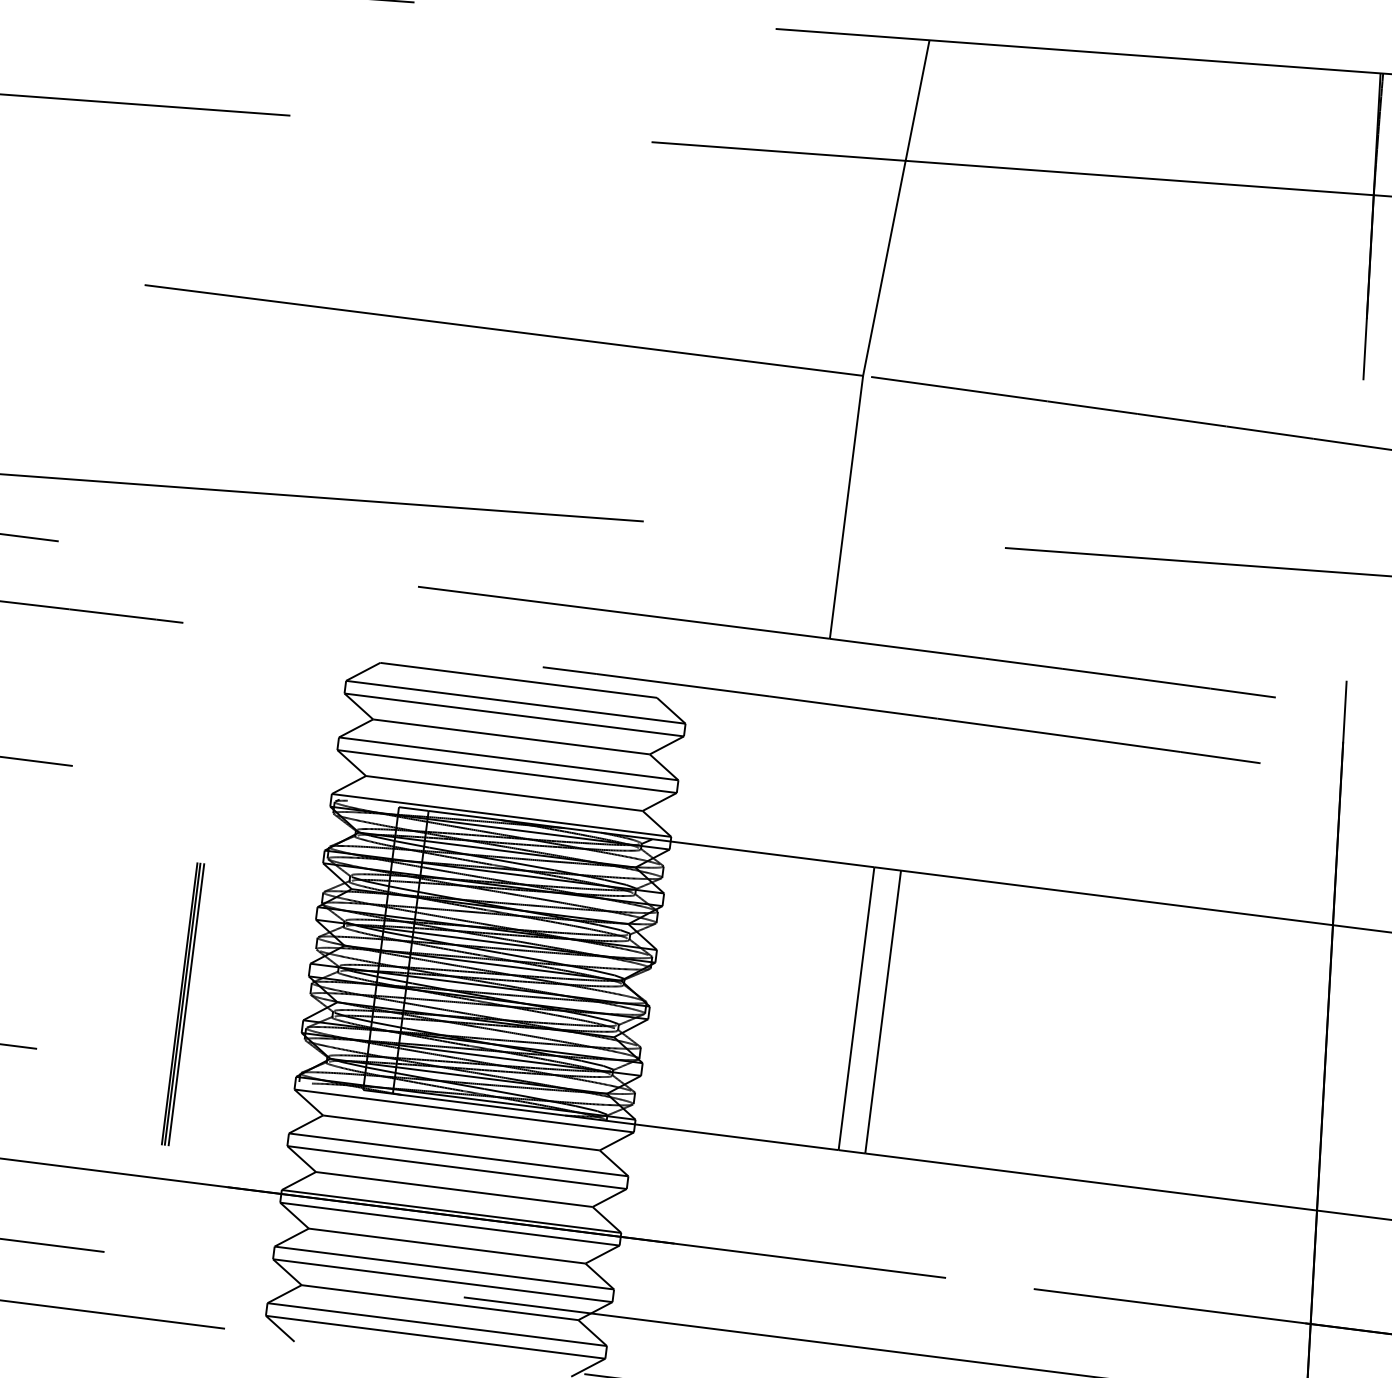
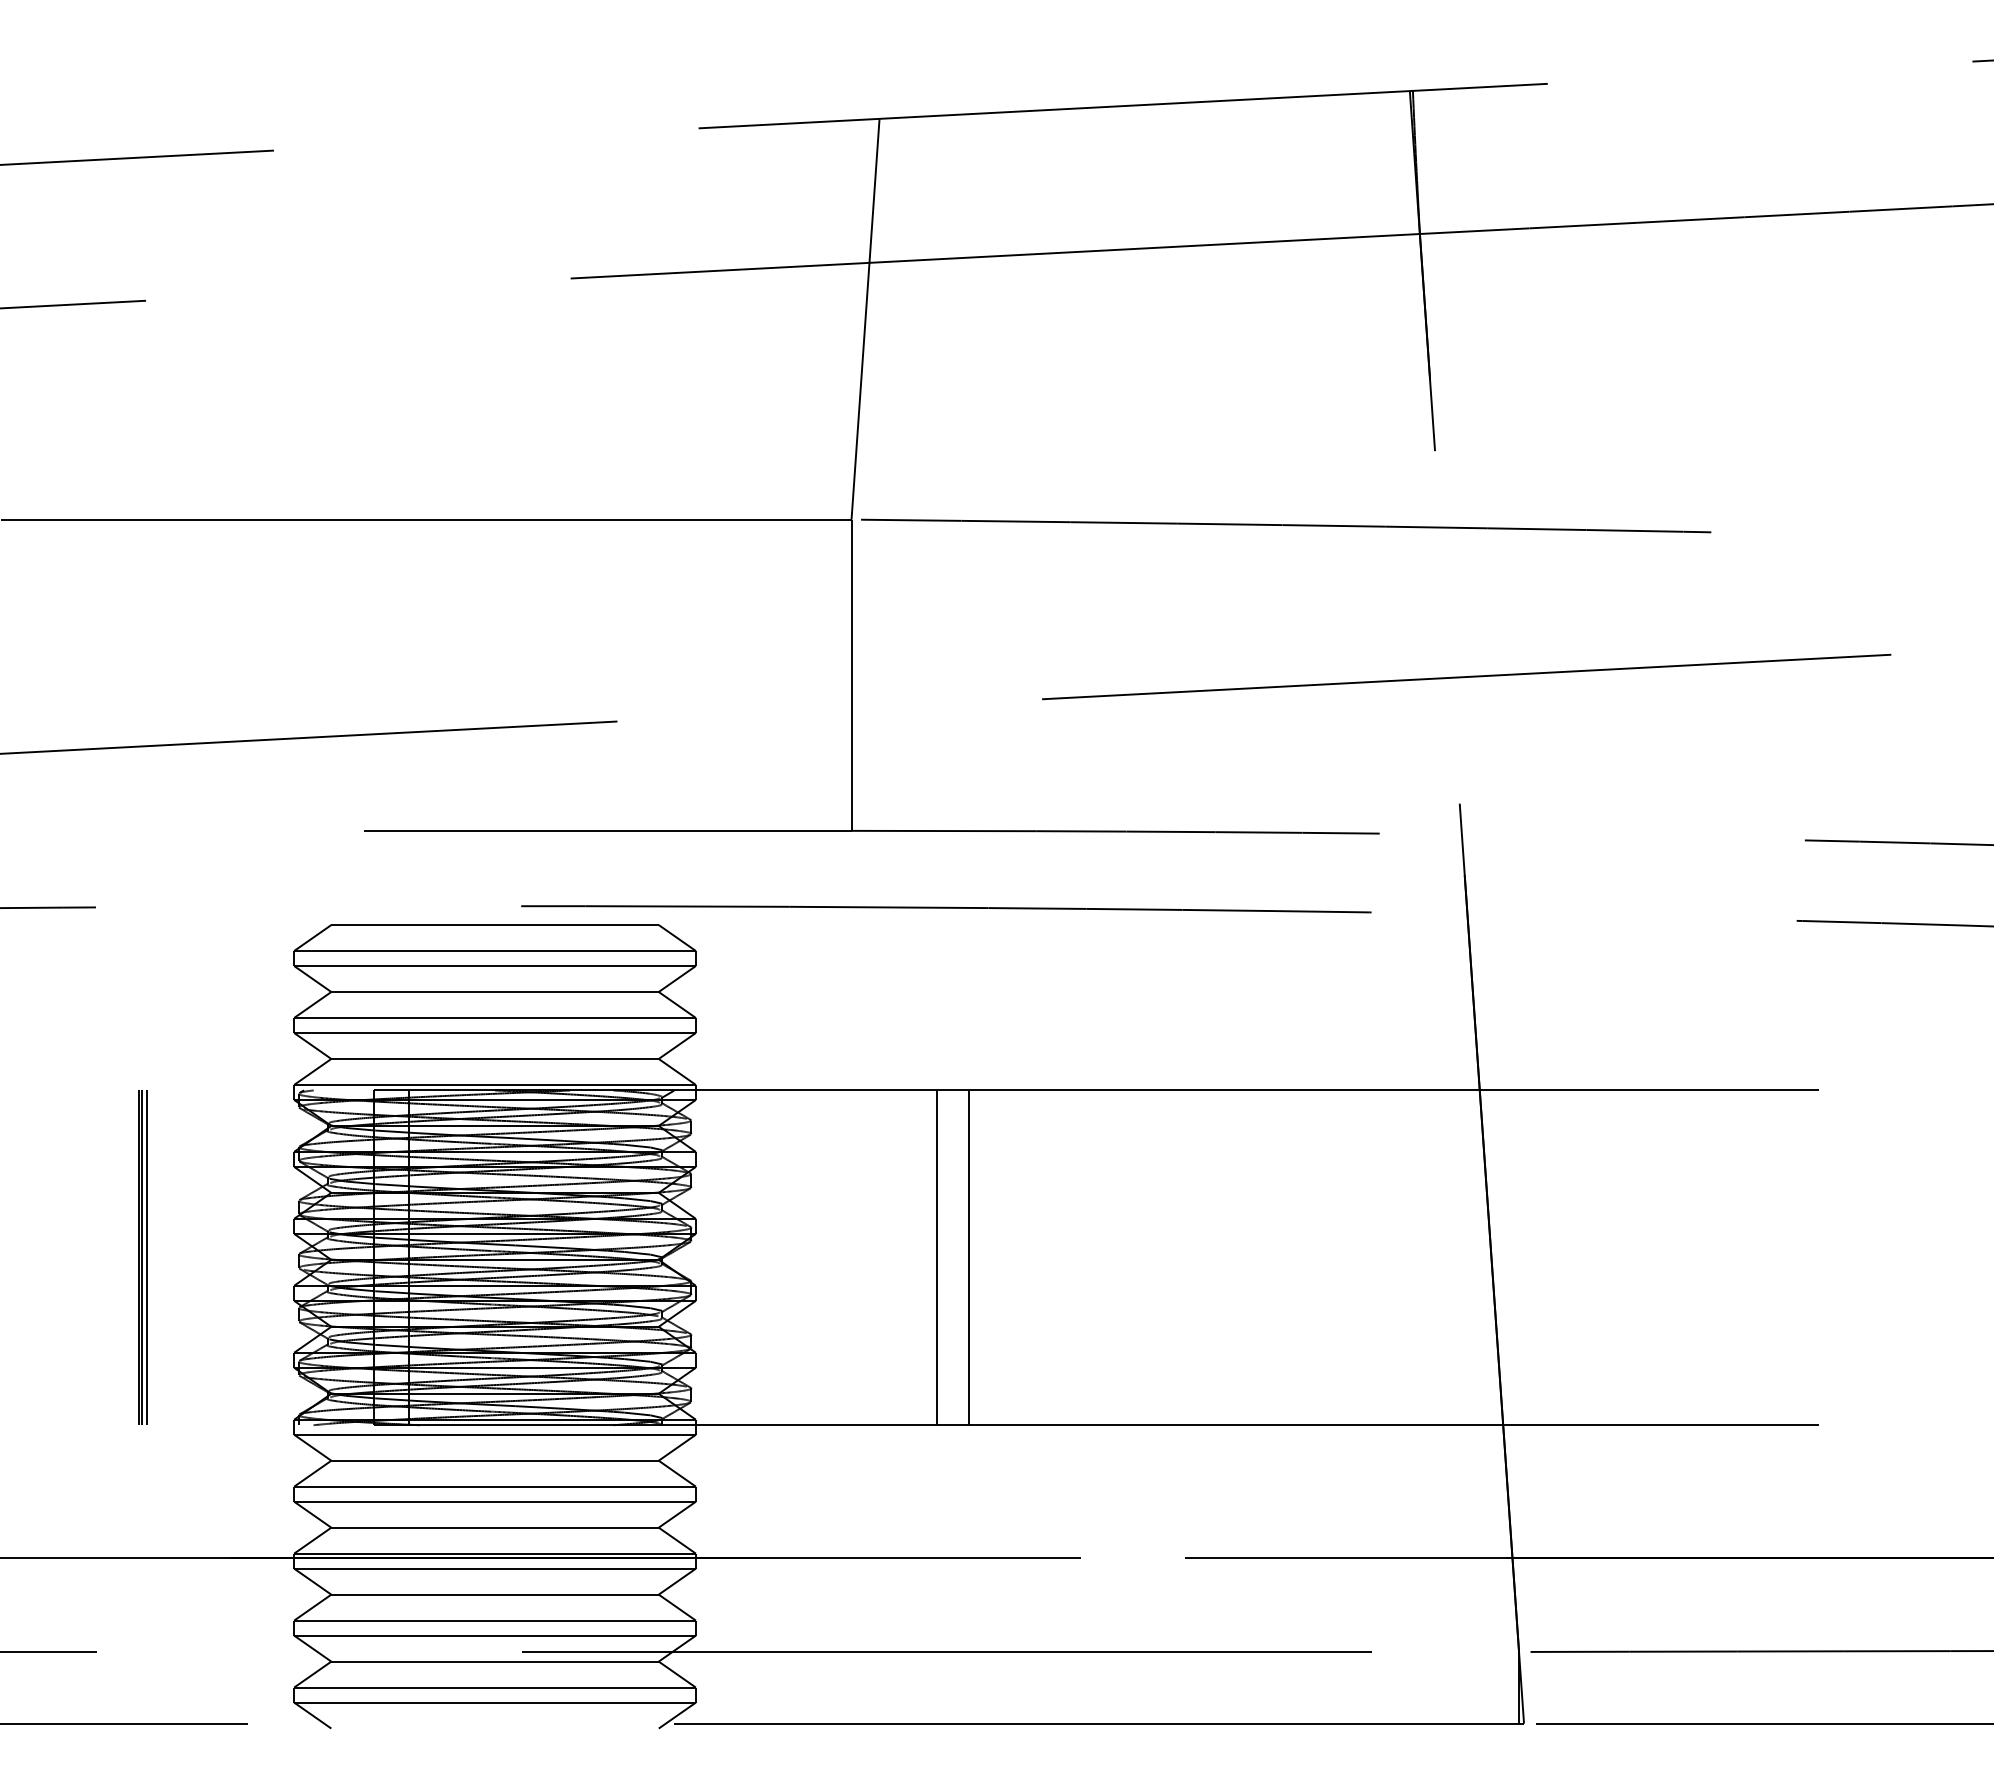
part: (182, 1003) -> (142, 1257), moved

